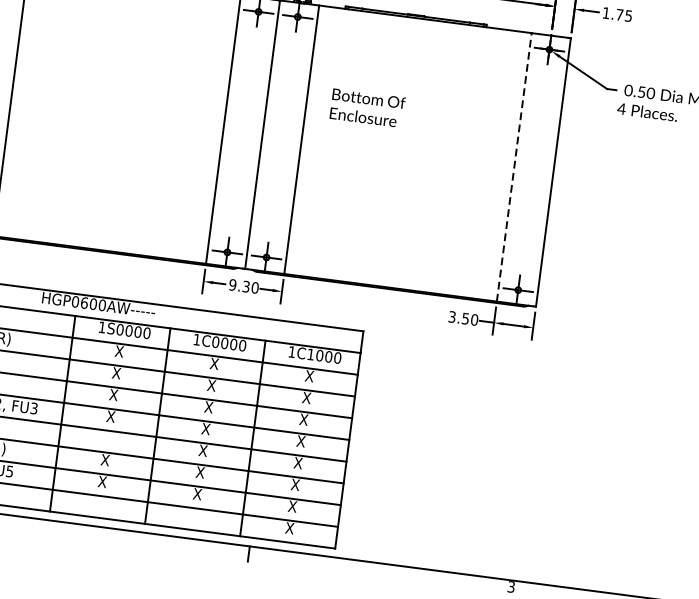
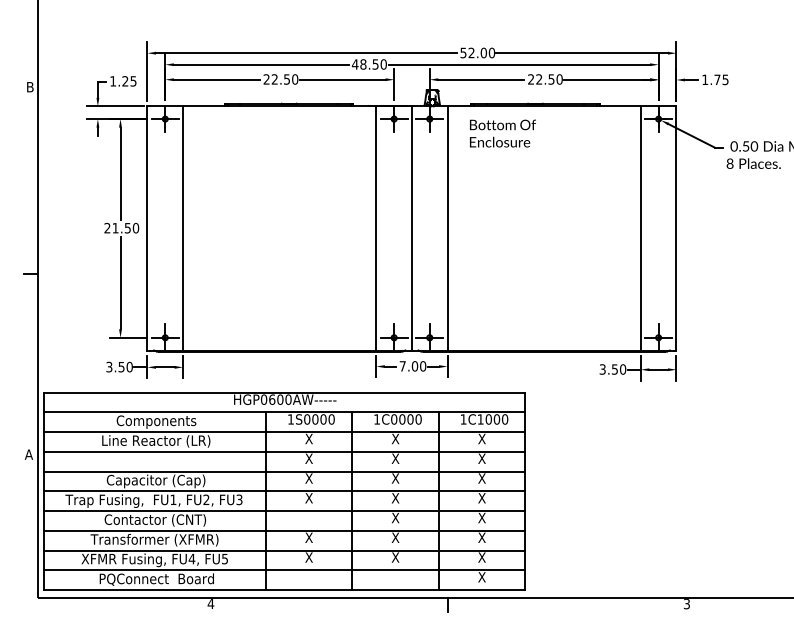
text: (367, 108) -> (502, 133), moved
text: (621, 108) -> (729, 163), 4 -> 8
line: (514, 166) -> (640, 227), dashed -> solid
text: (239, 285) -> (408, 366), 9.30 -> 7.00

